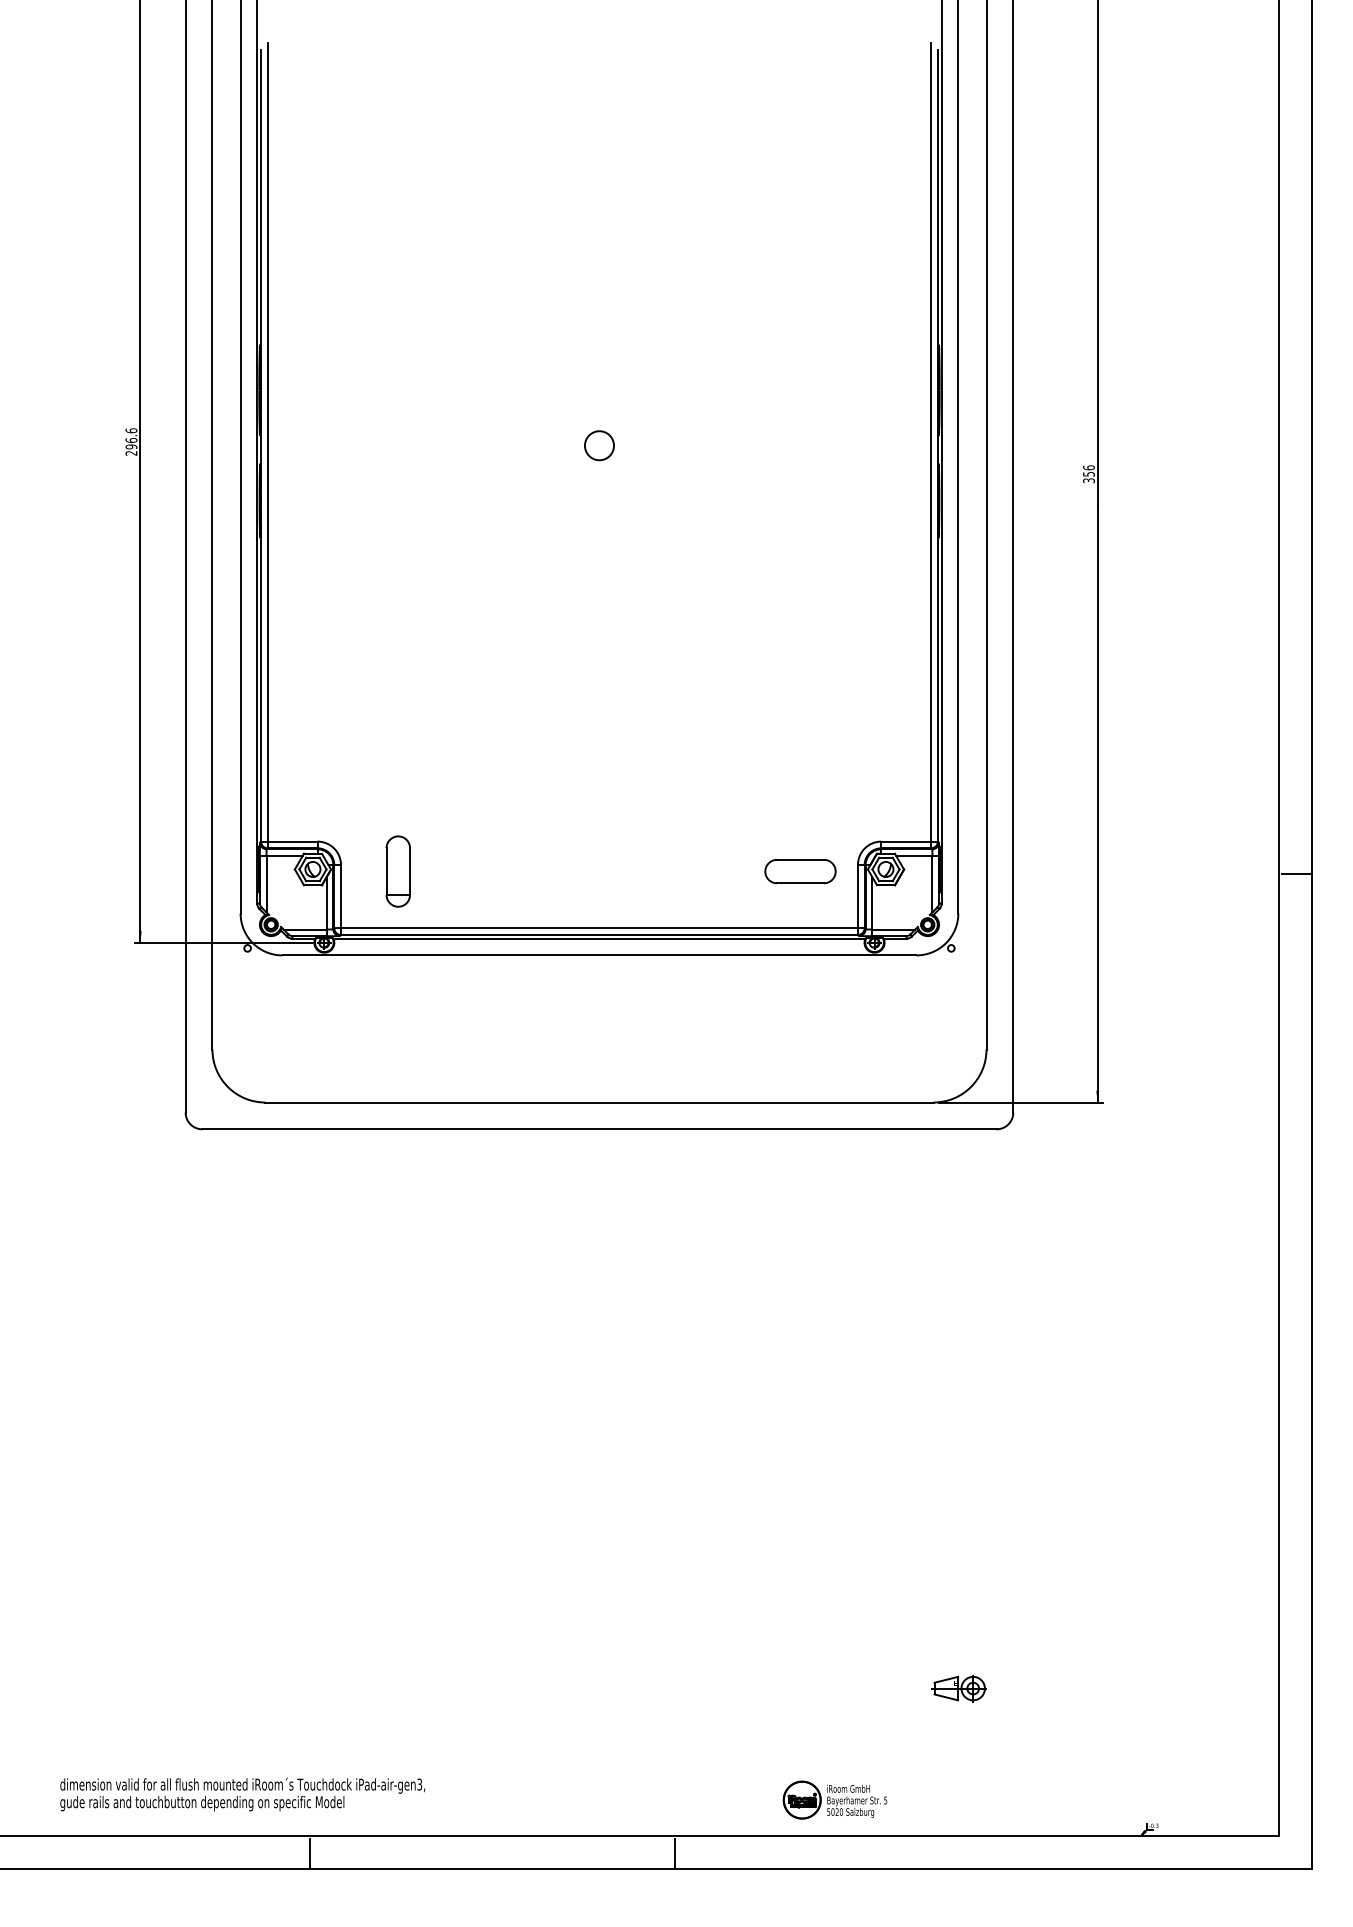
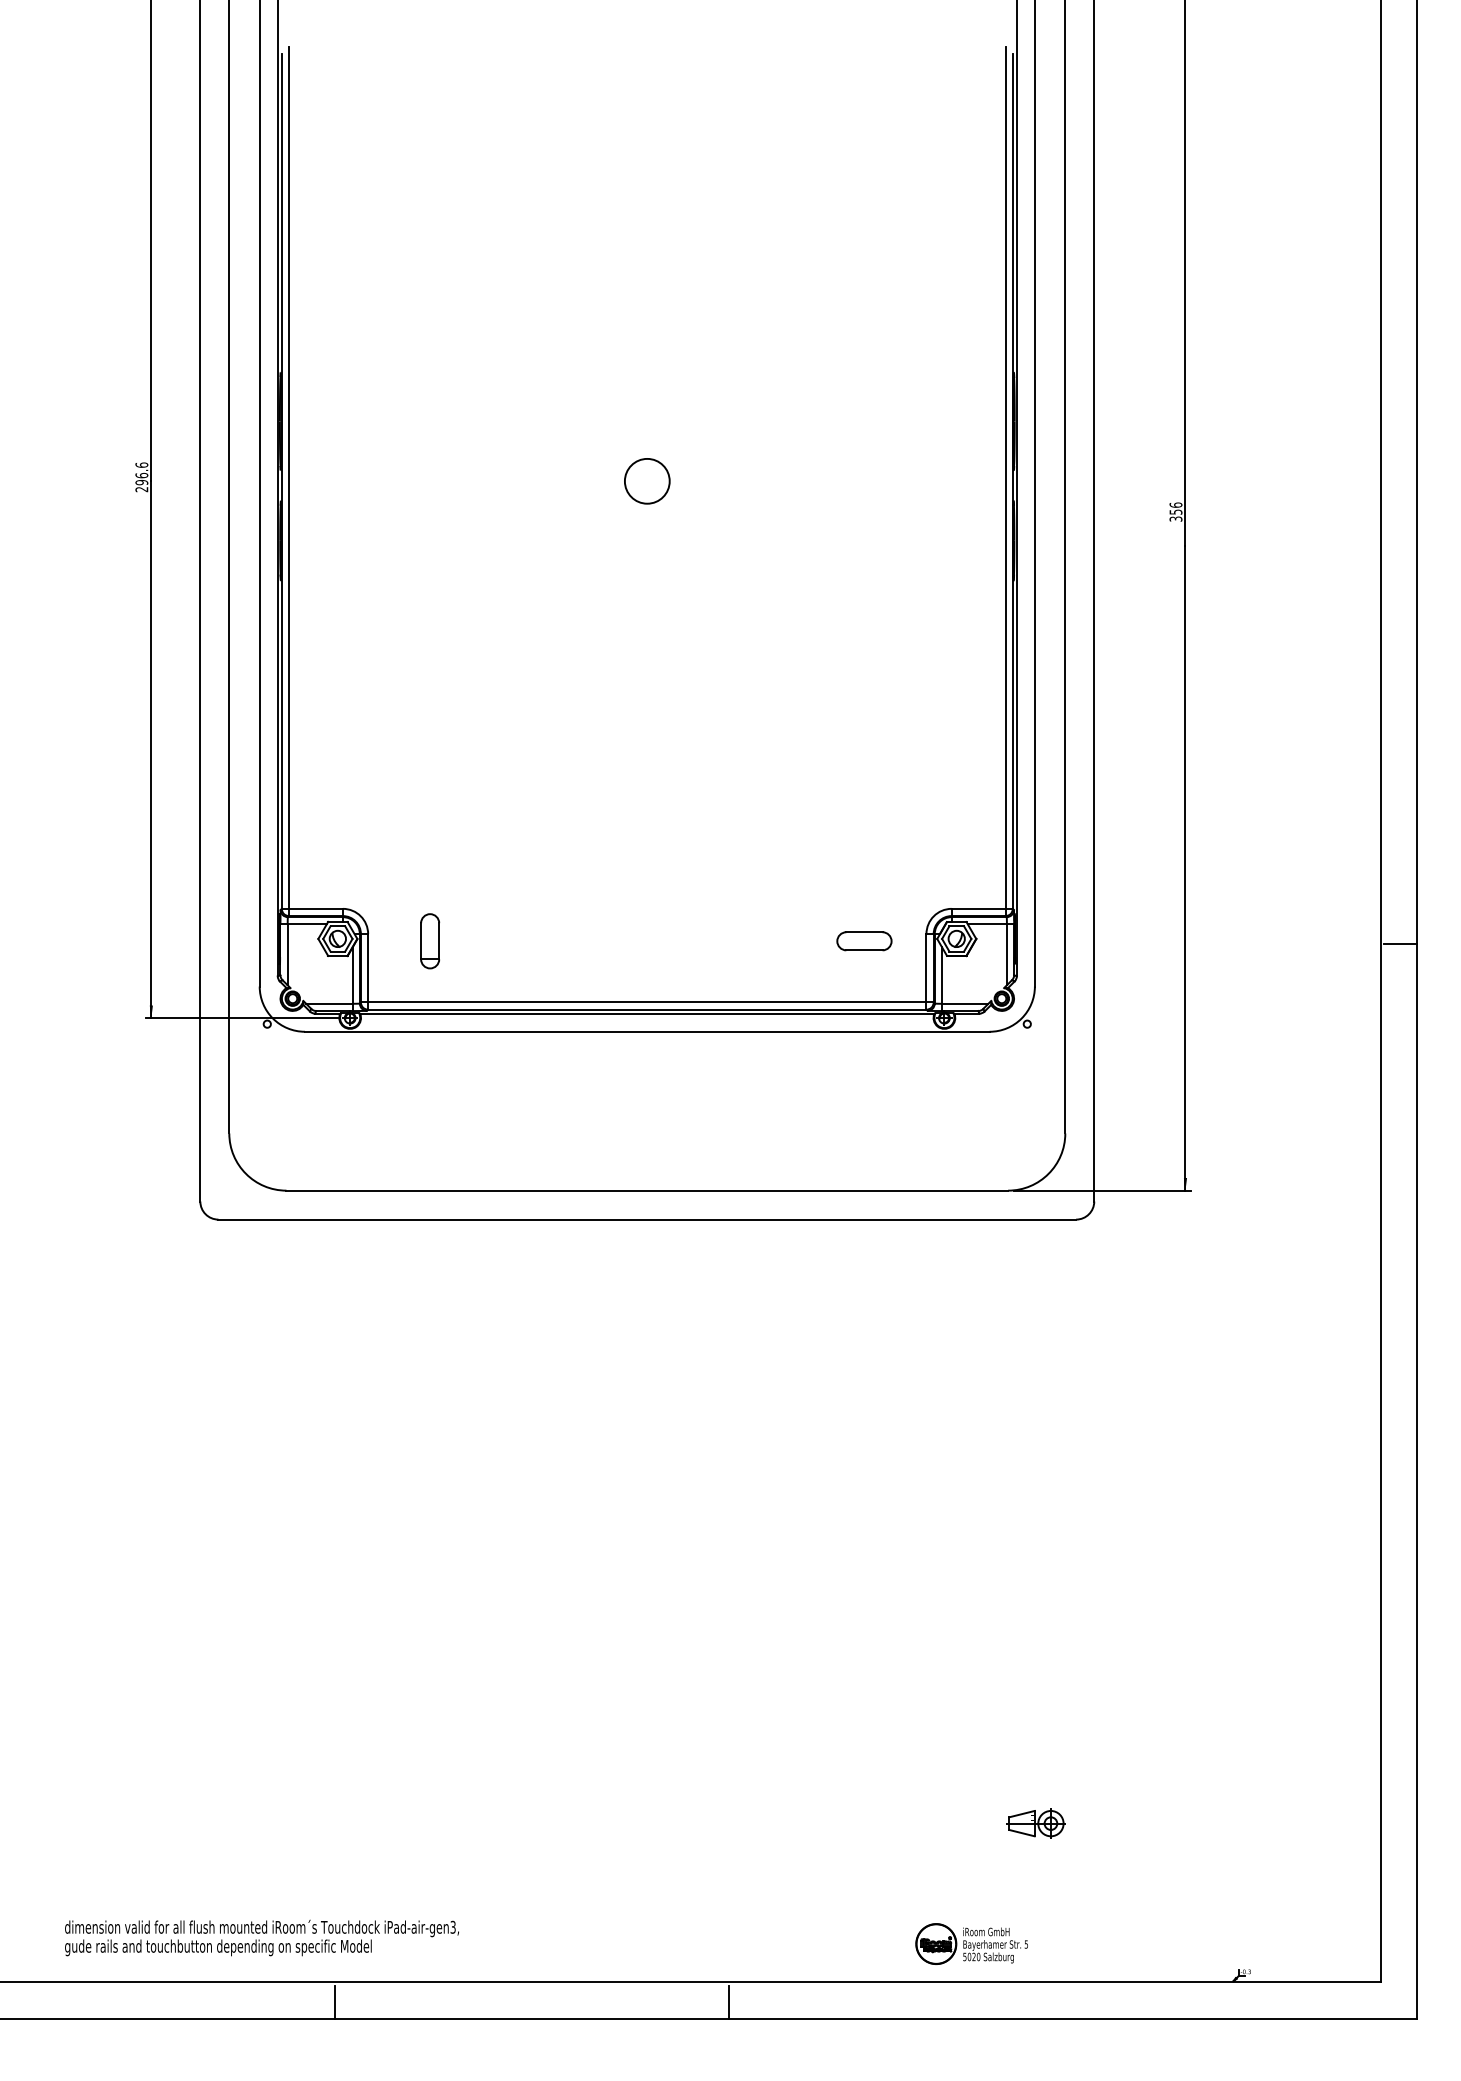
circle: (598, 444) -> (646, 480), size x1.43
part: (398, 871) -> (430, 941), size x0.71
part: (800, 871) -> (864, 941), size x0.71
part: (834, 1799) -> (971, 1943), moved

